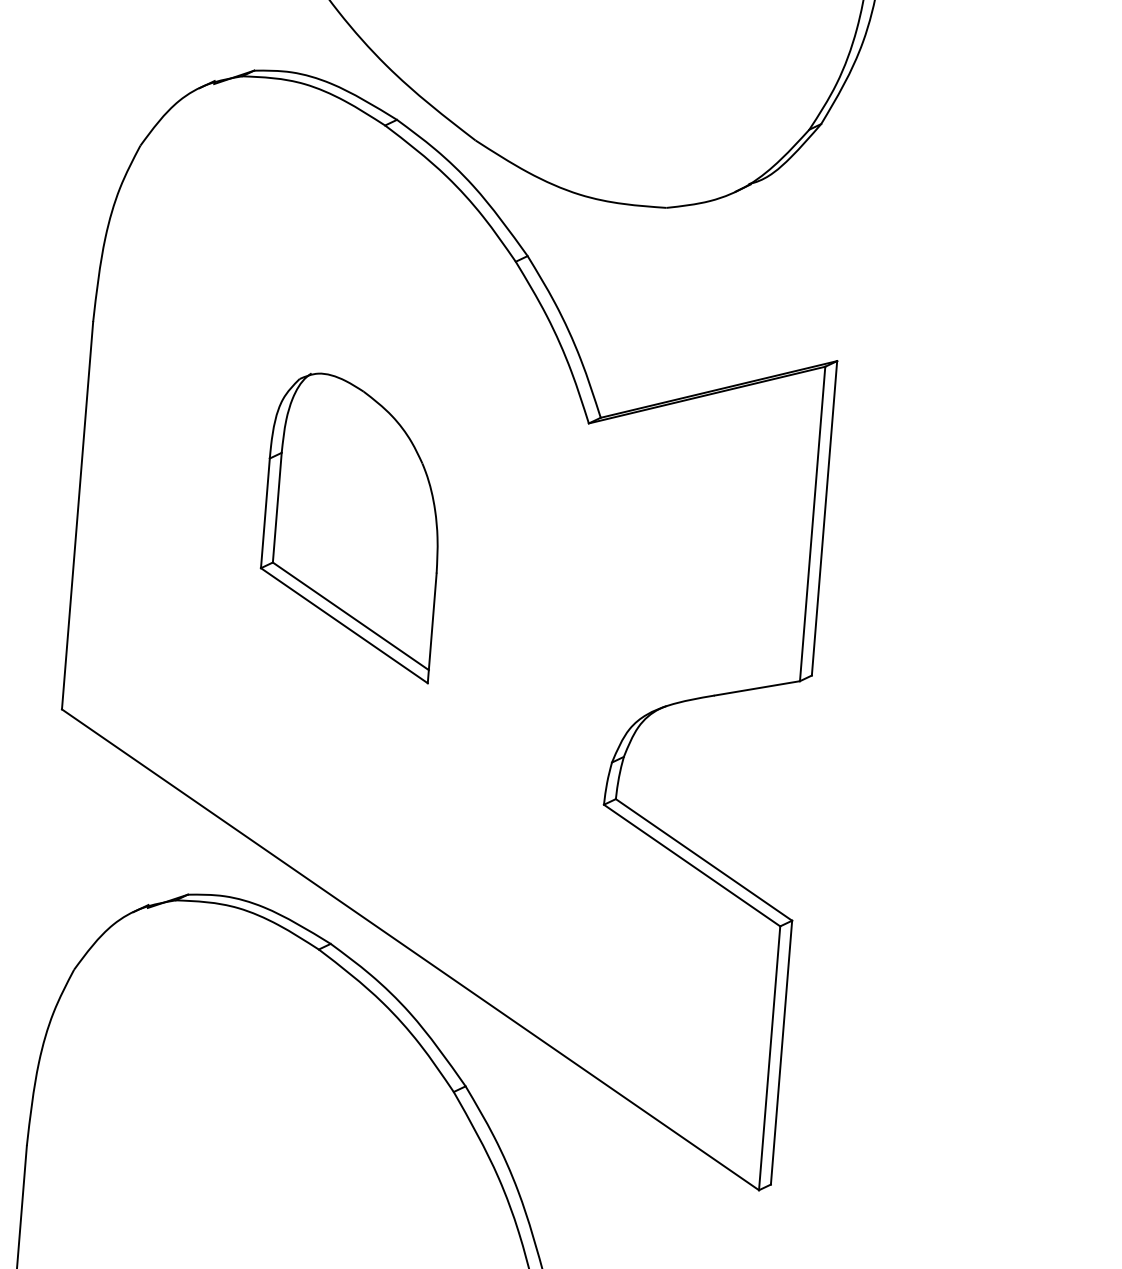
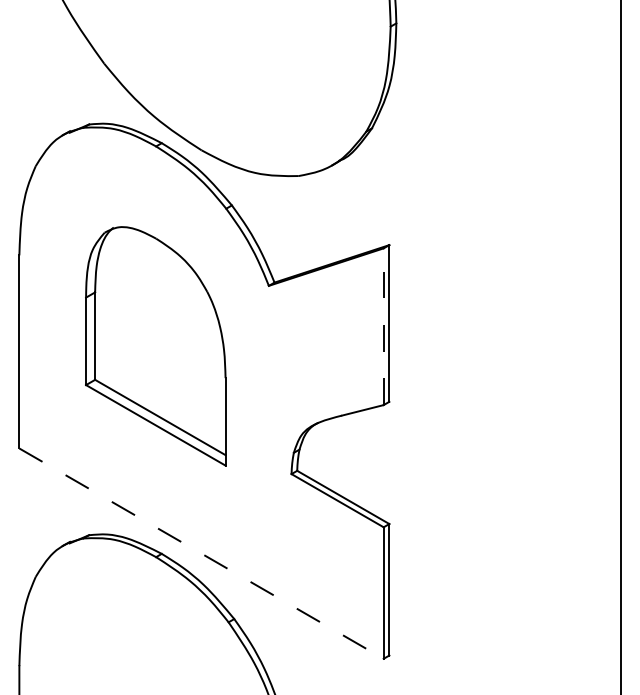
line: (812, 523) -> (383, 326), solid -> dashed
part: (351, 526) -> (155, 346), size x1.6
line: (410, 949) -> (201, 553), solid -> dashed

